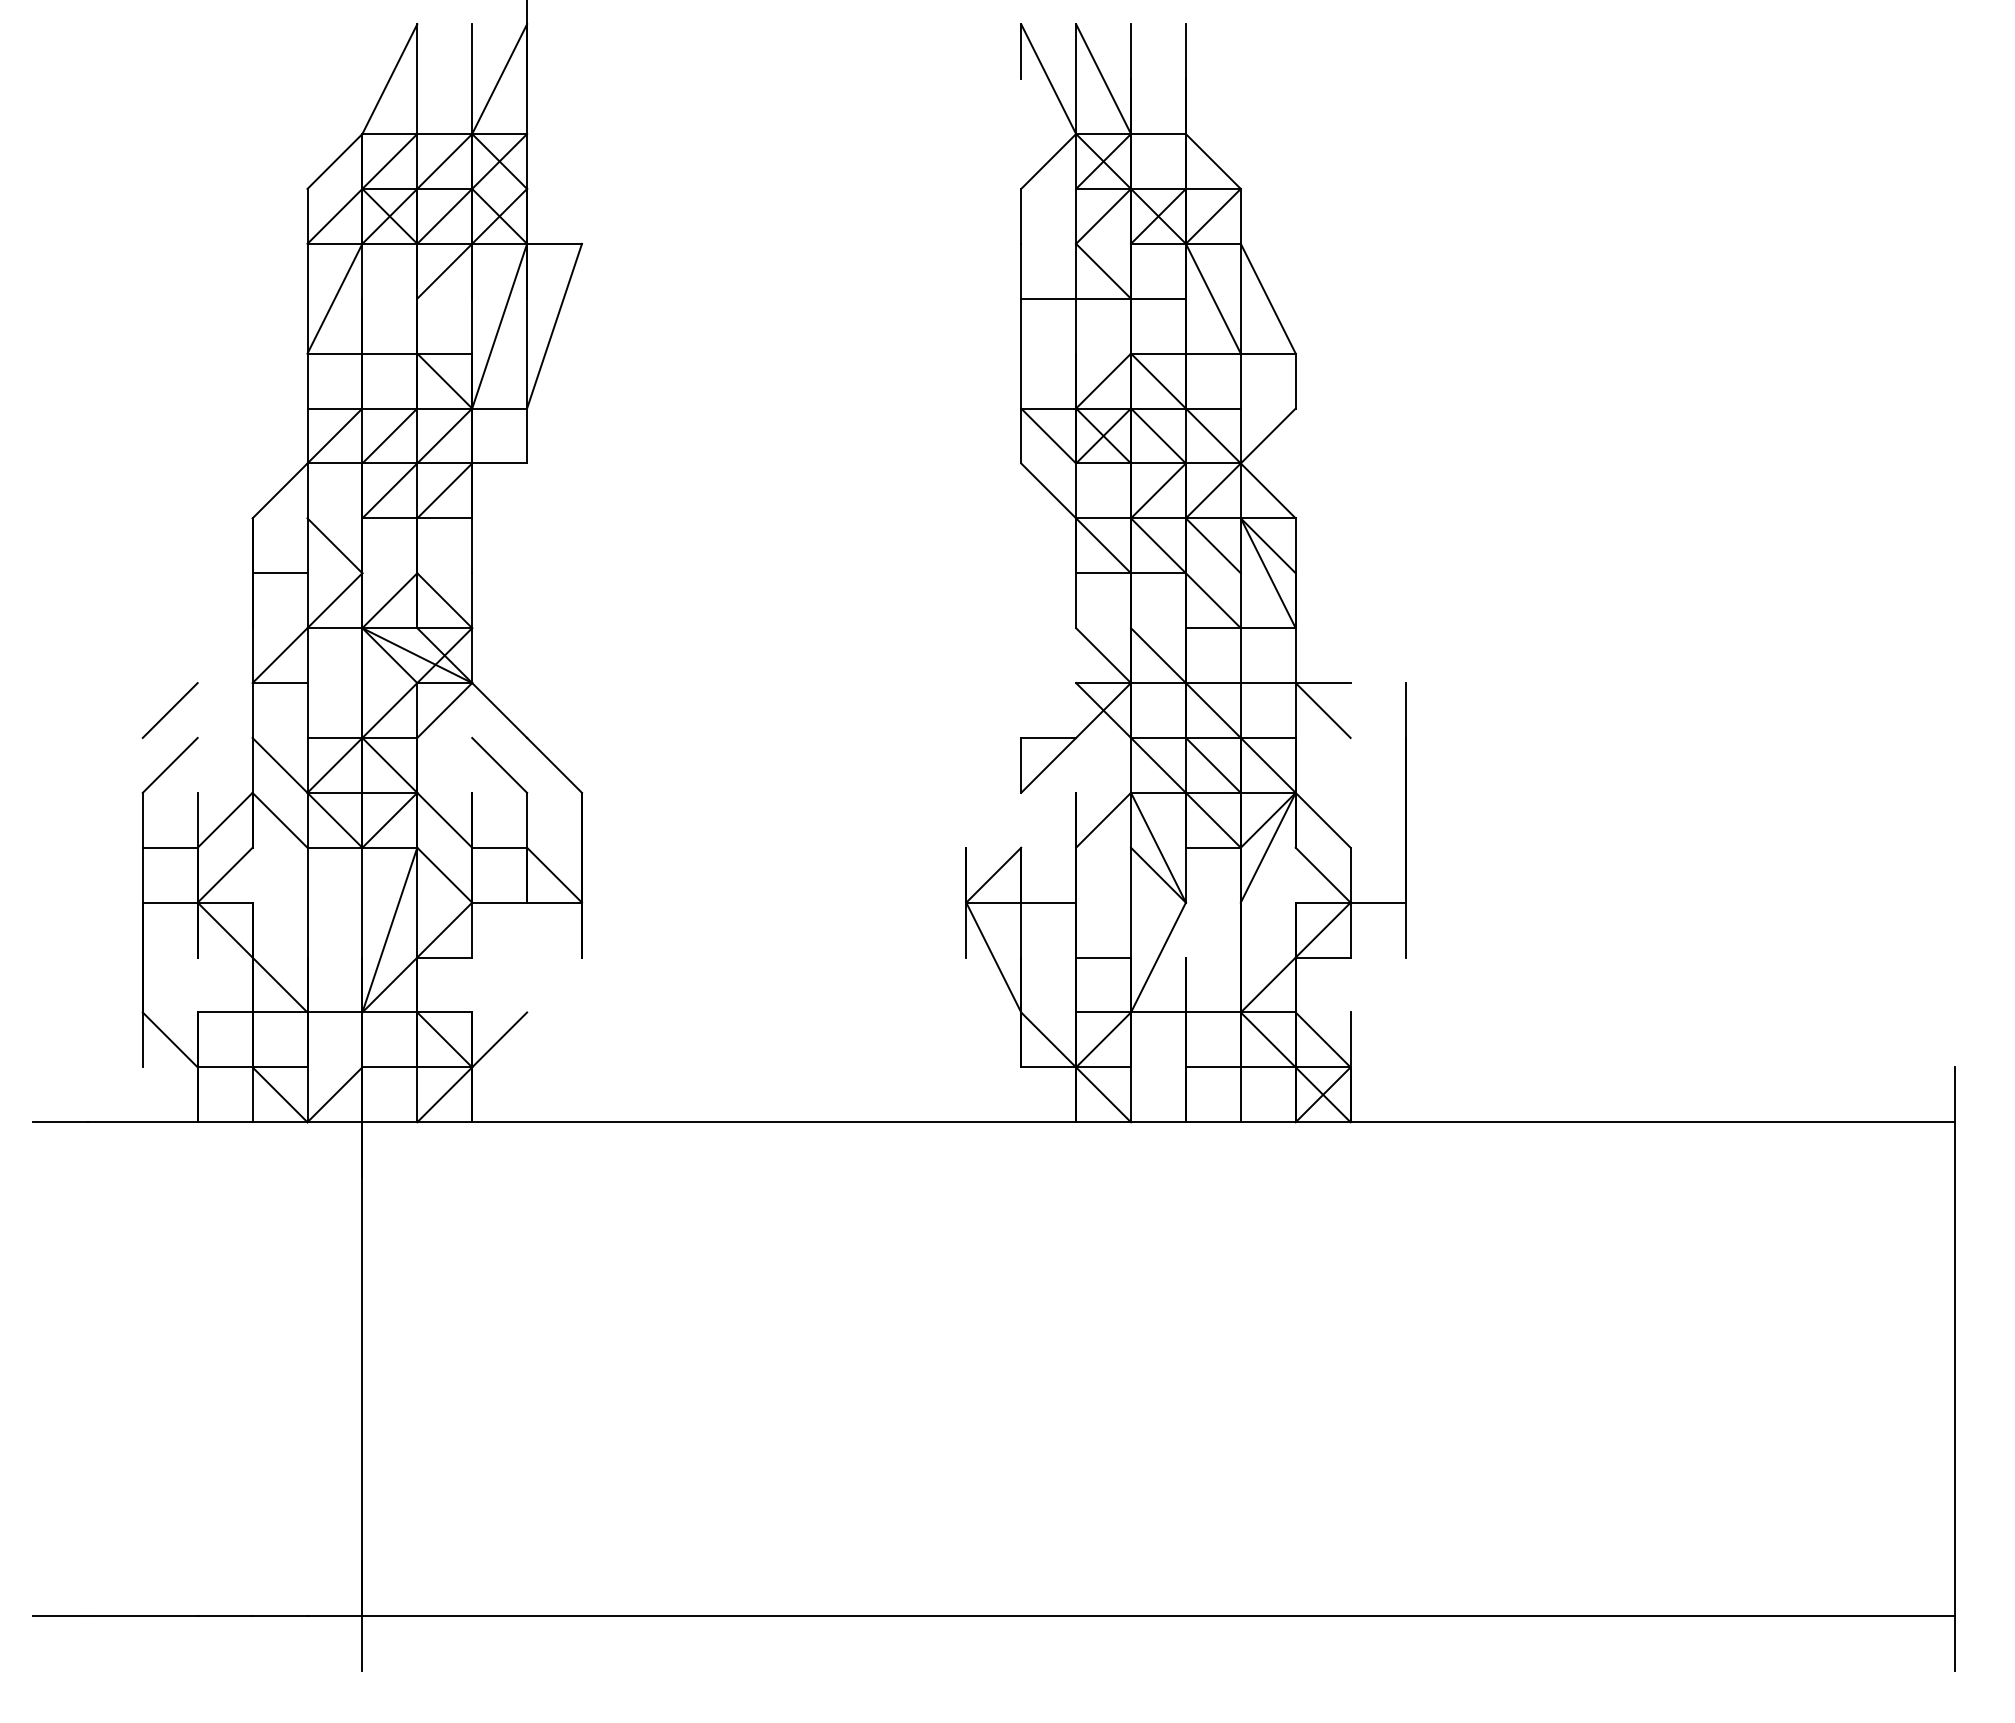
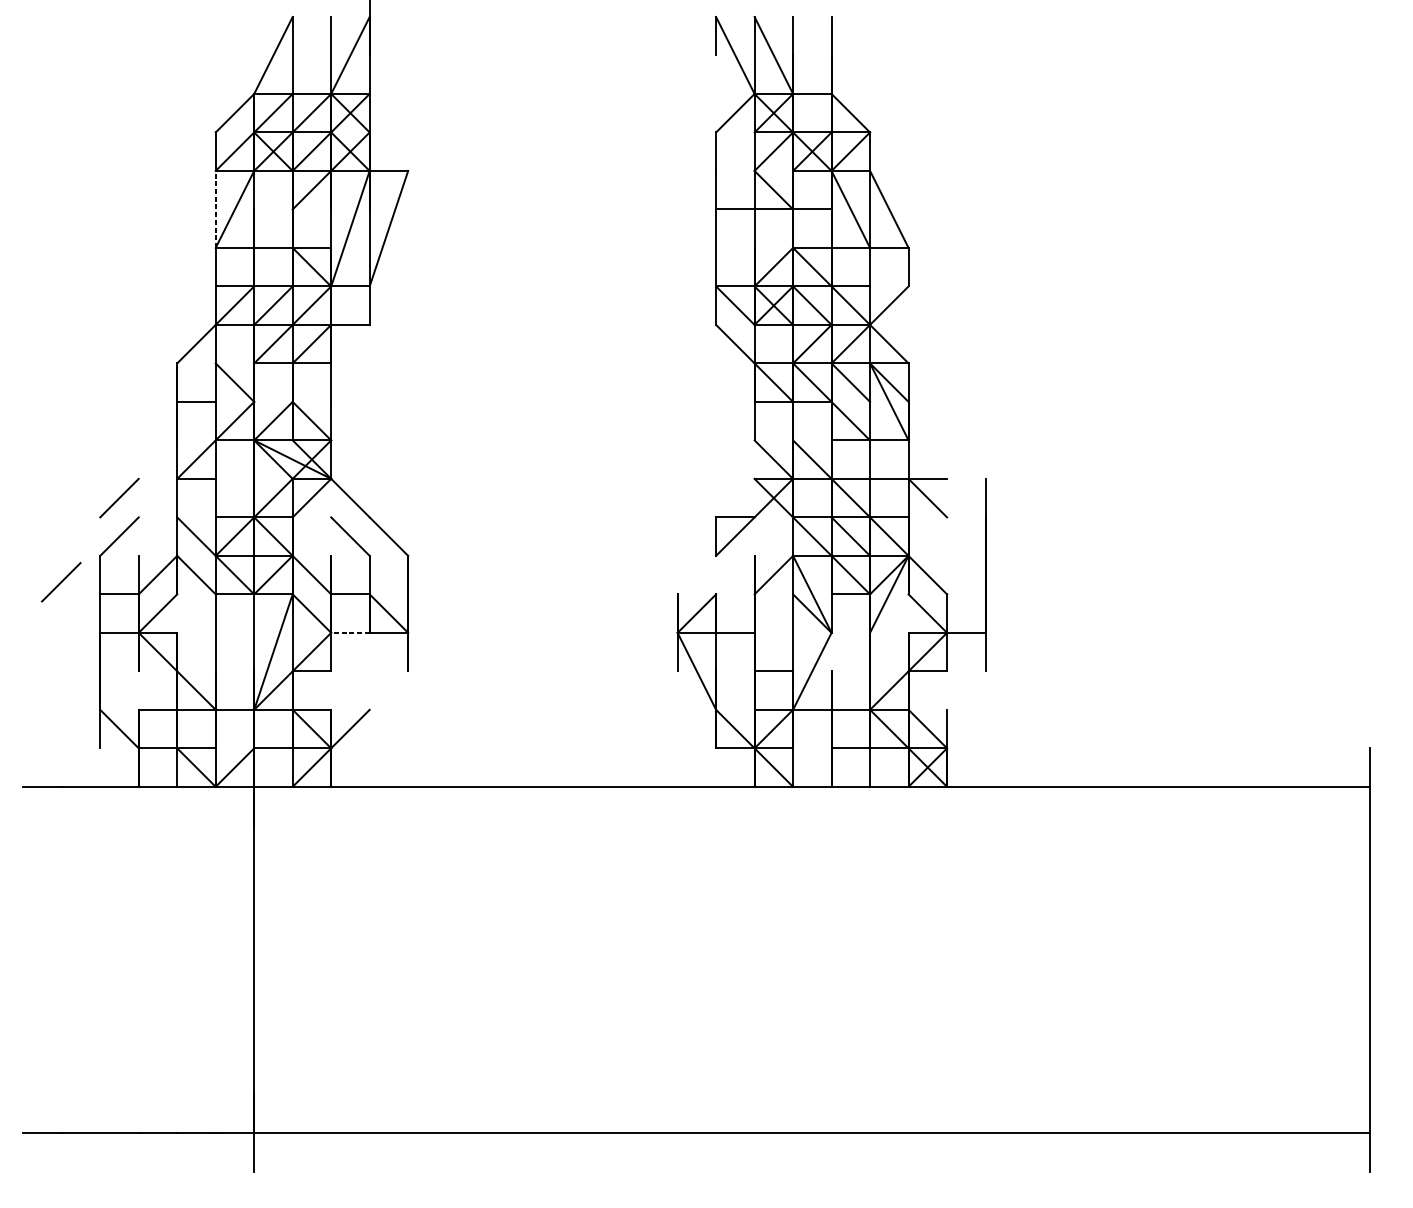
line: (307, 298) -> (215, 209), solid -> dashed
line: (86, 830) -> (60, 582), added
line: (499, 902) -> (350, 632), solid -> dashed

